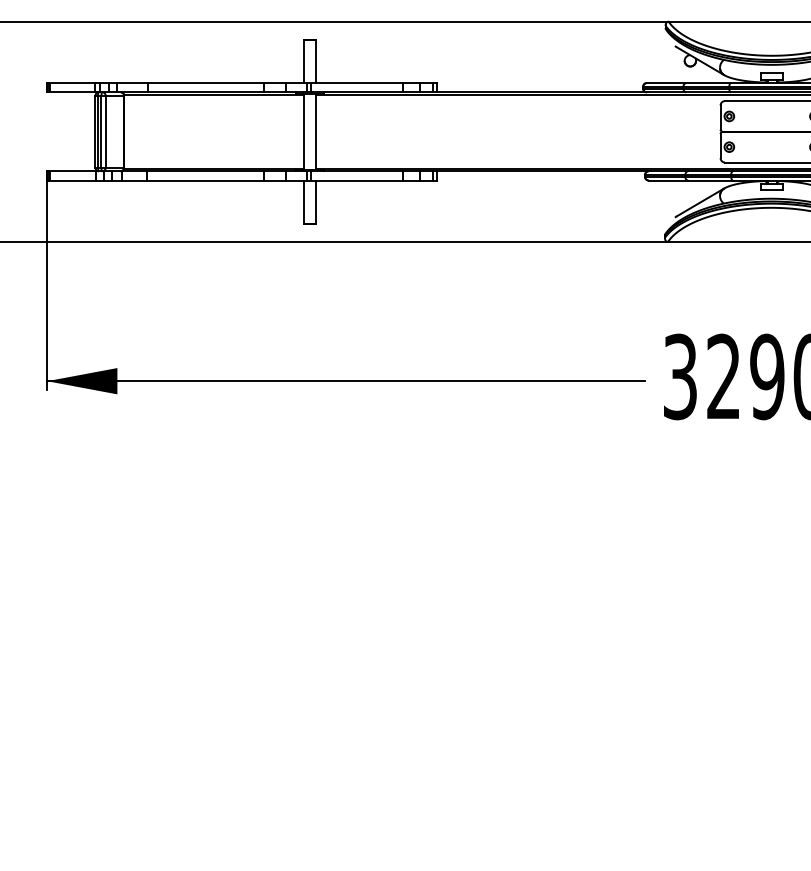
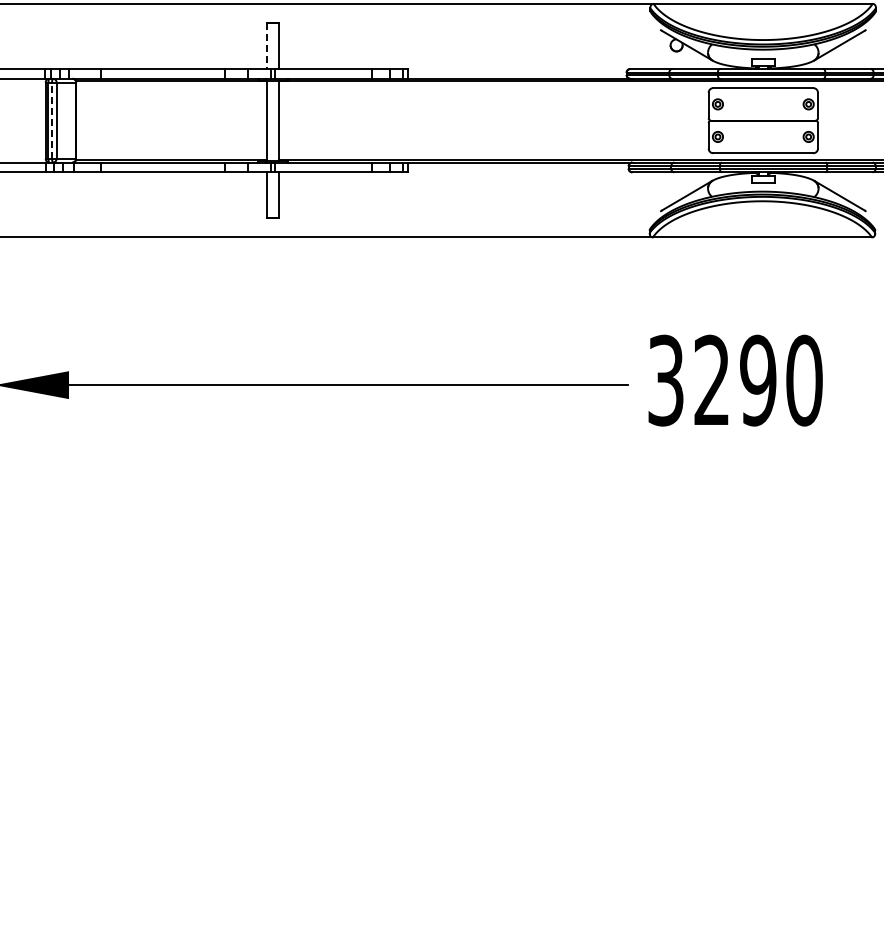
line: (304, 61) -> (267, 46), solid -> dashed
line: (101, 131) -> (52, 120), solid -> dashed

